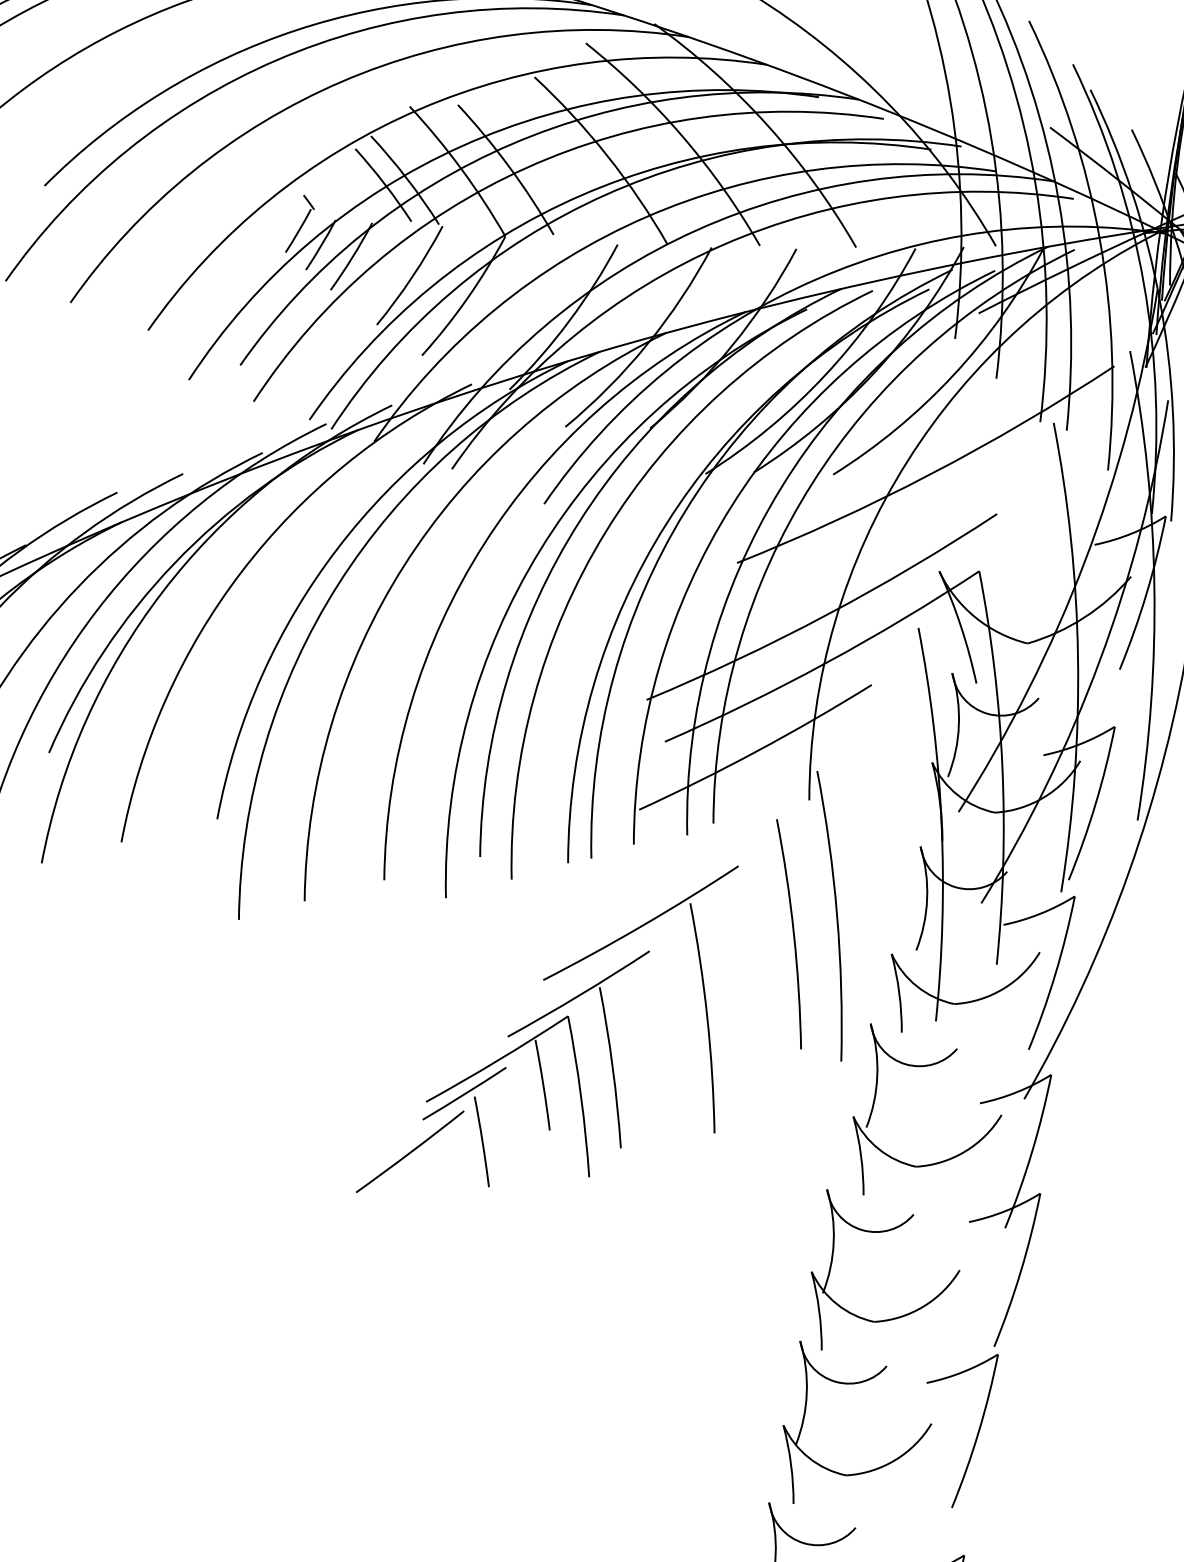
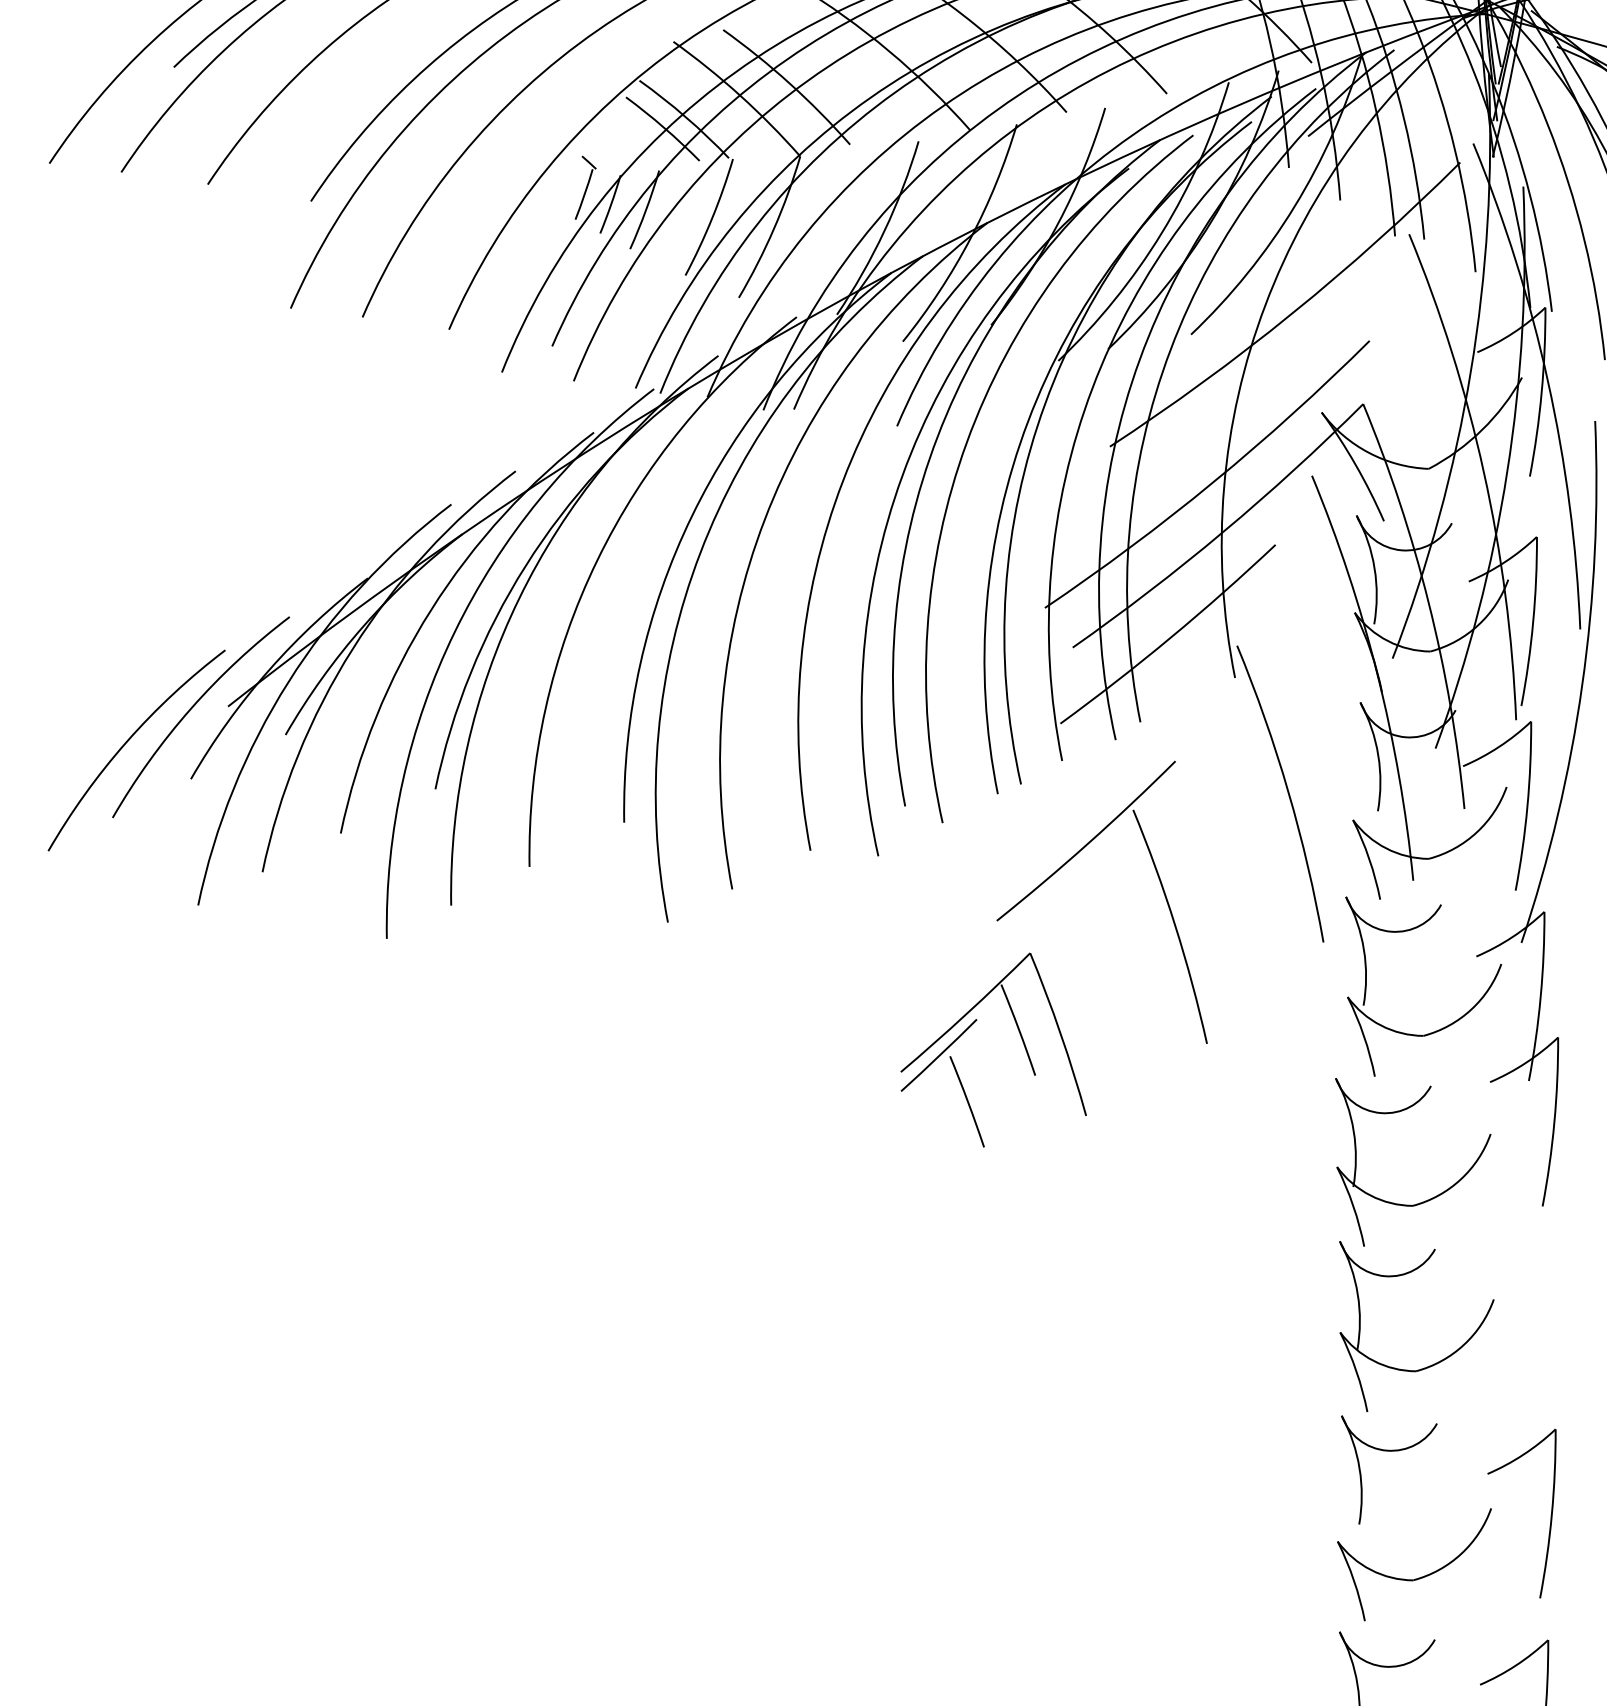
curve: (792, 932) -> (1245, 818), removed
part: (606, 1030) -> (1072, 959), removed
line: (409, 1151) -> (894, 1127), removed
part: (977, 1431) -> (1543, 1297), removed

